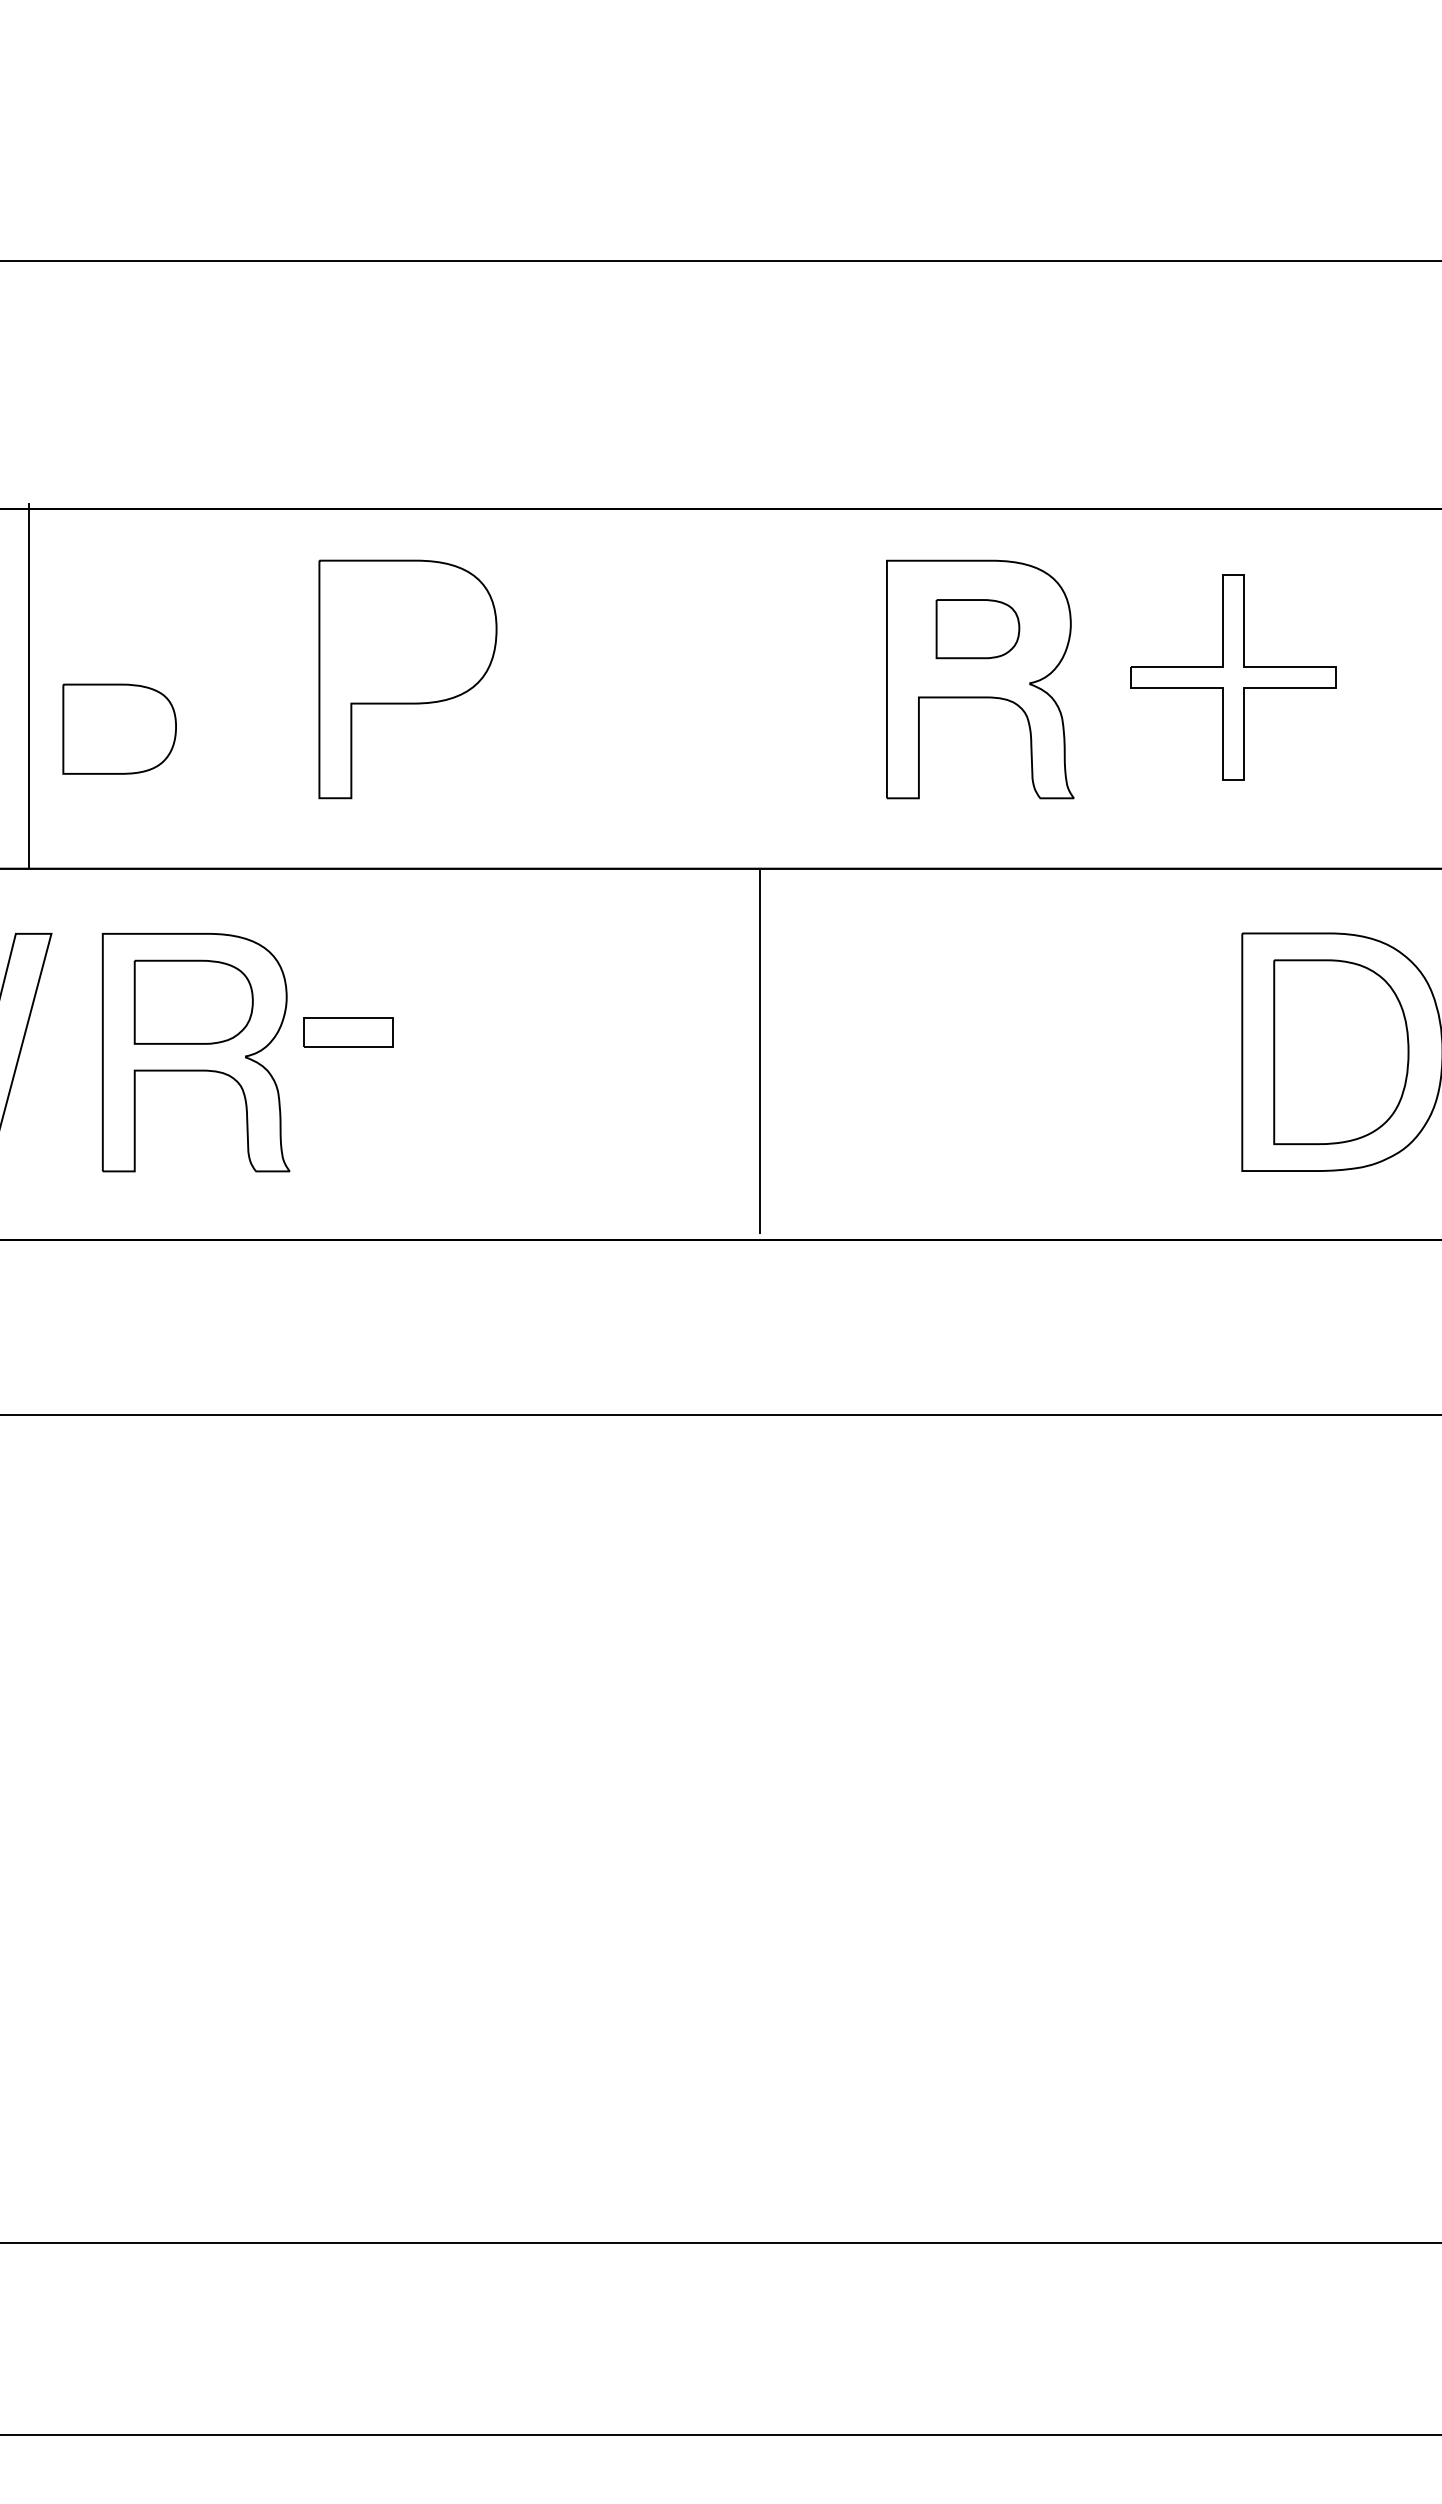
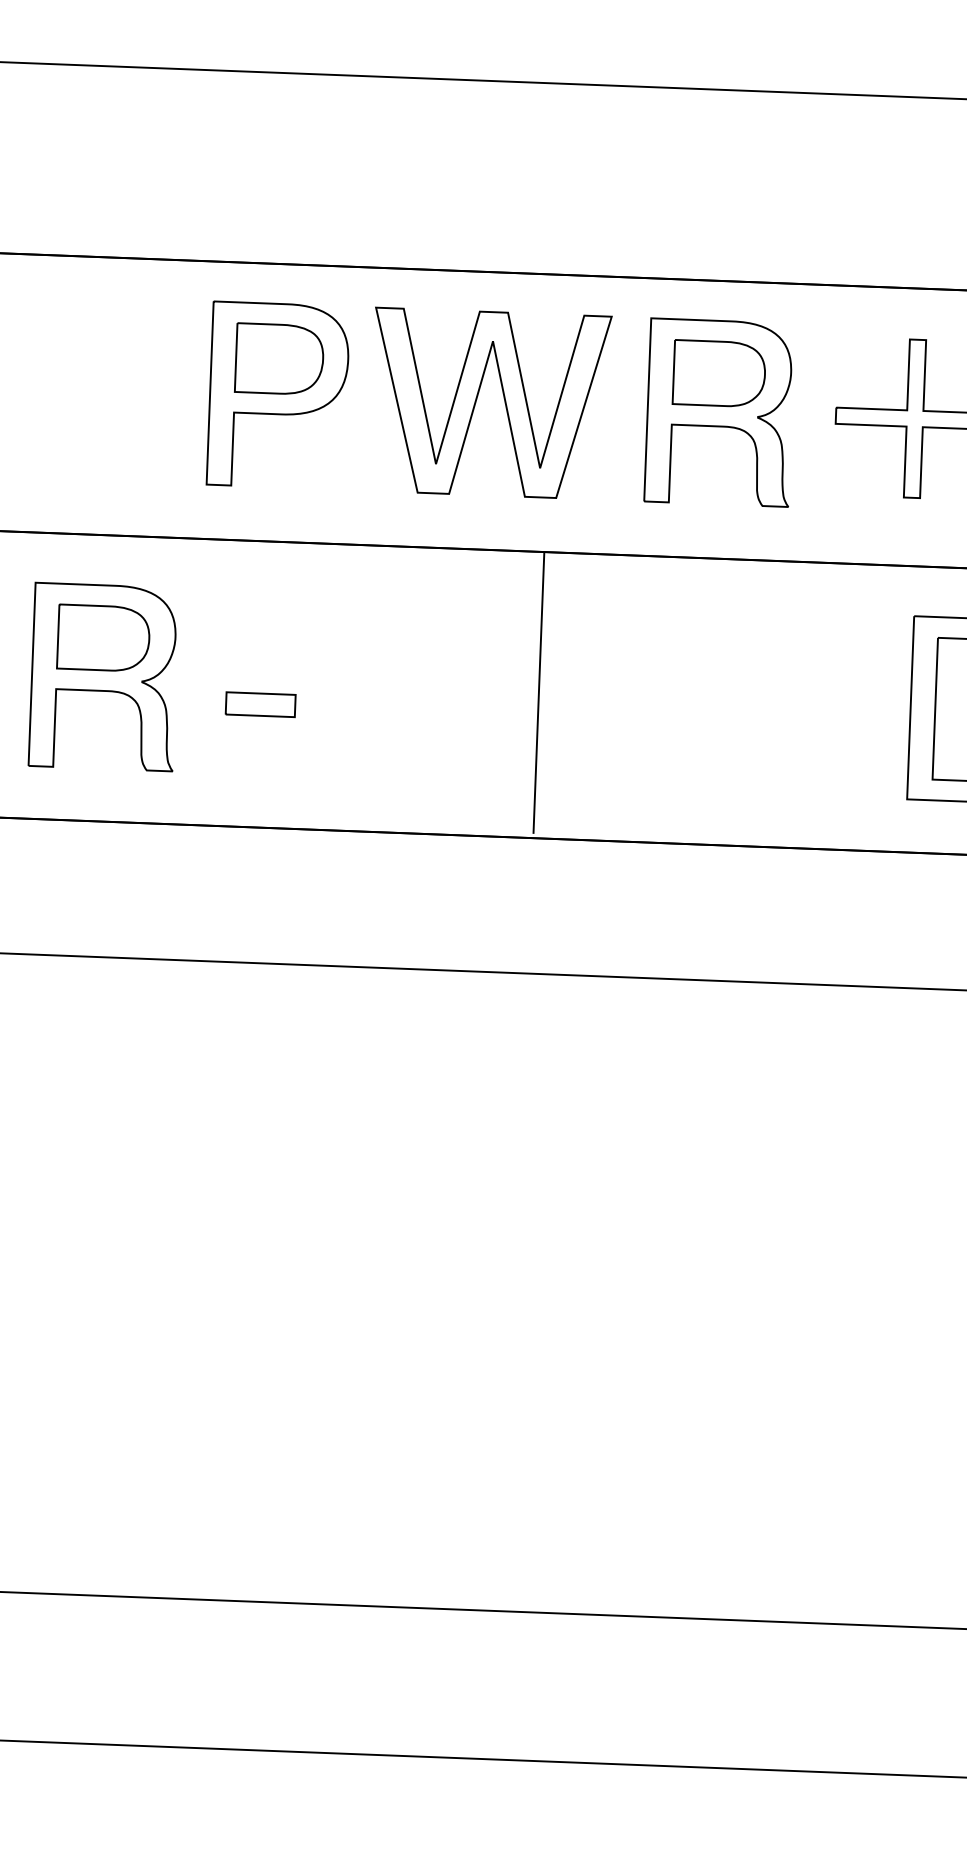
part: (977, 628) -> (719, 373), size x1.43
part: (665, 675) -> (477, 400), added
part: (119, 728) -> (279, 358), moved
part: (348, 1032) -> (260, 704), moved

